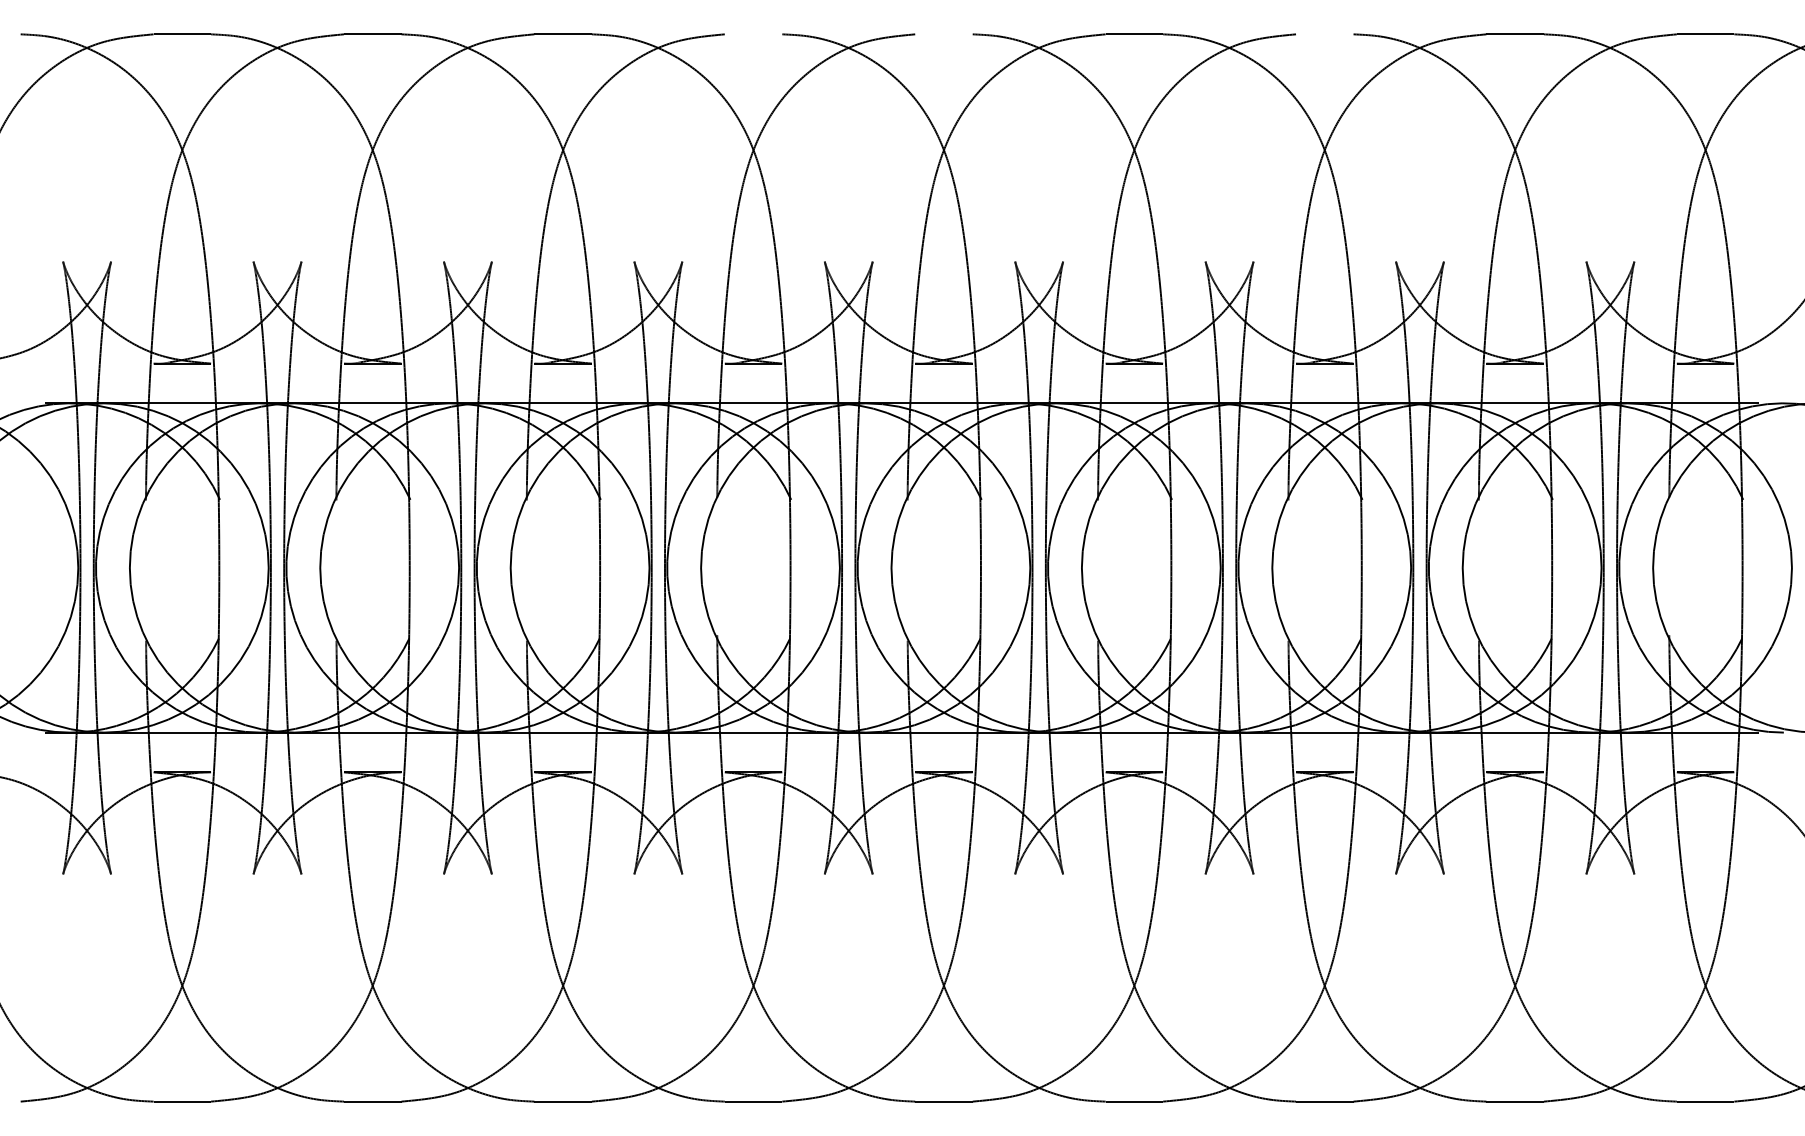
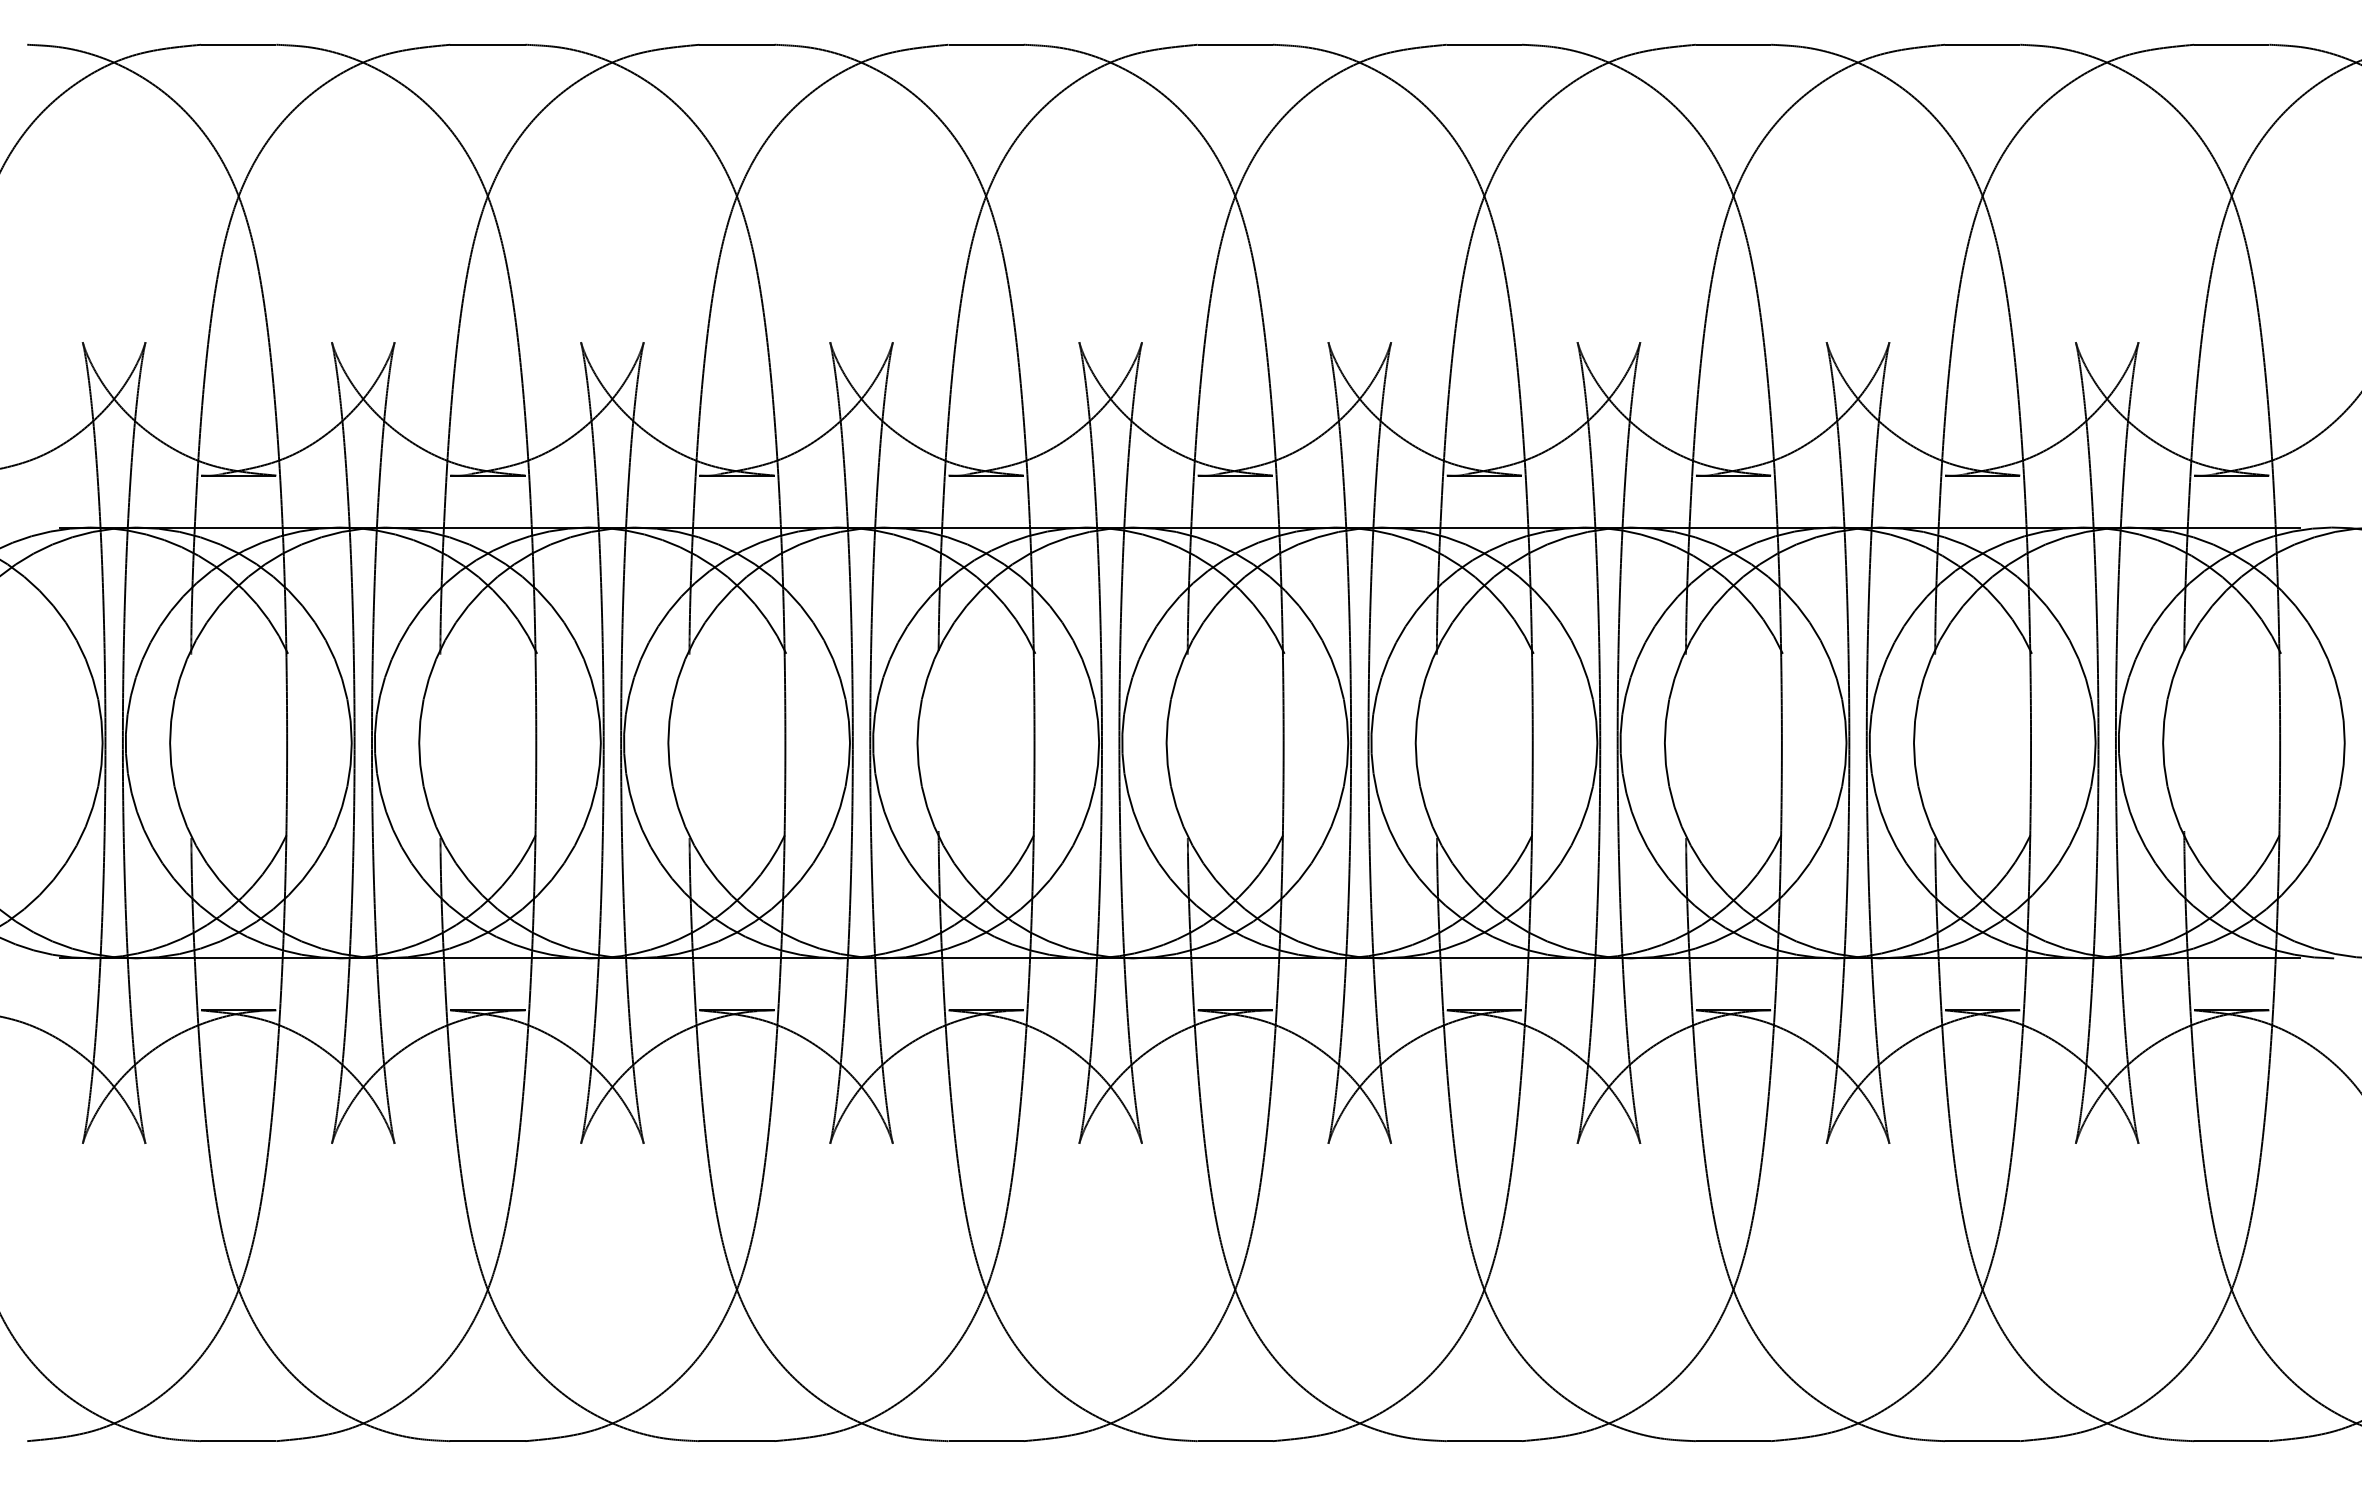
line: (753, 34) -> (985, 44), added
line: (943, 34) -> (1234, 44), added
line: (1324, 34) -> (1733, 44), added

